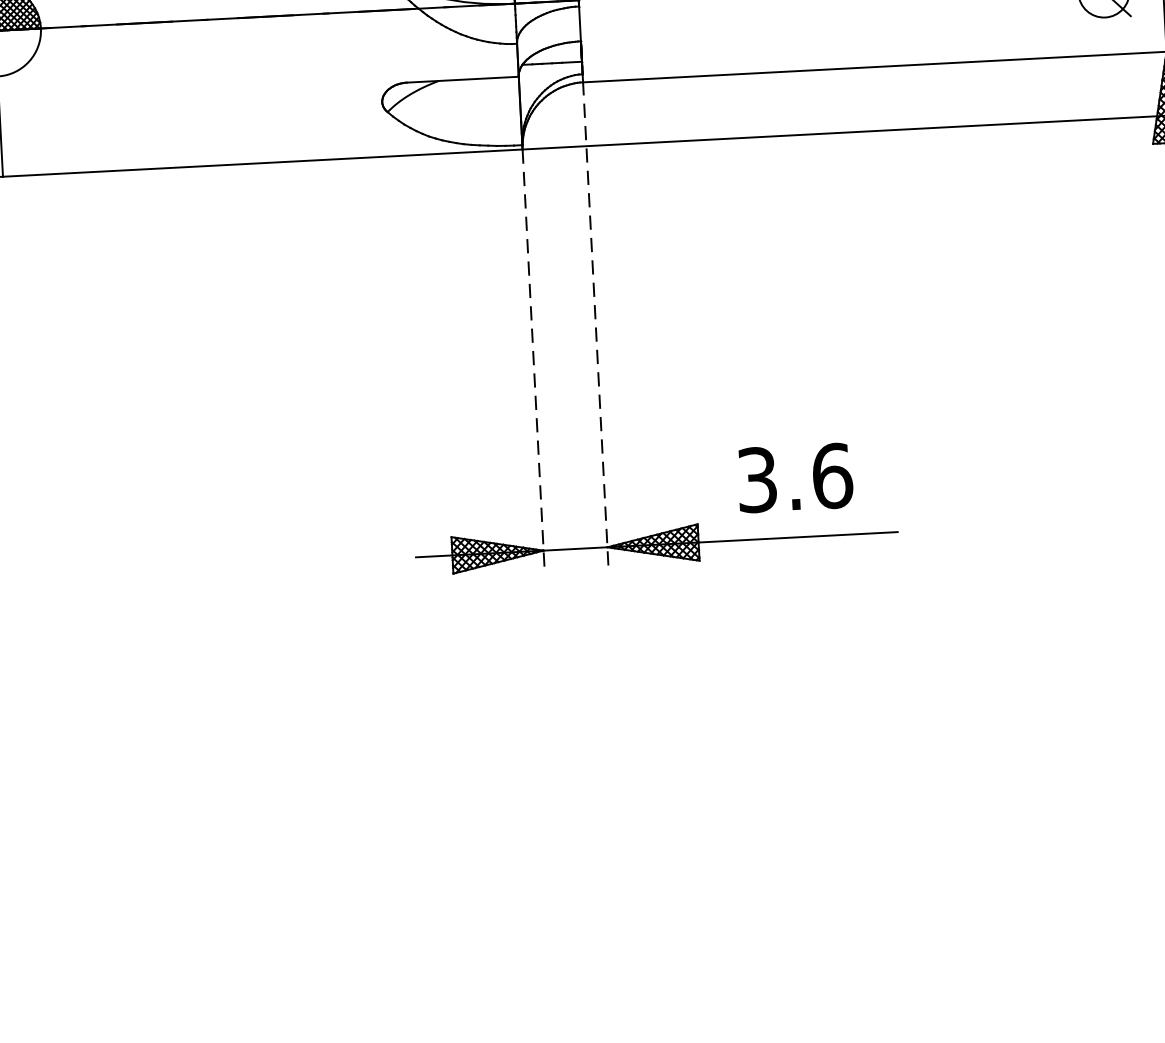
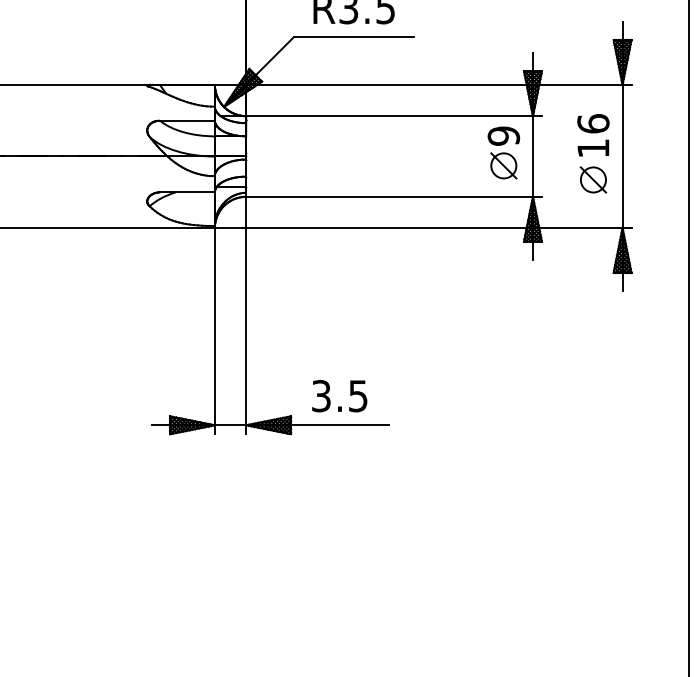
line: (596, 323) -> (246, 315), dashed -> solid
line: (532, 359) -> (214, 331), dashed -> solid
text: (832, 476) -> (358, 396), 3.6 -> 3.5

